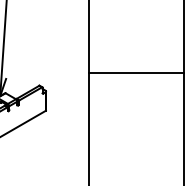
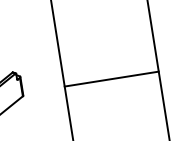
line: (135, 72) -> (111, 78), moved

